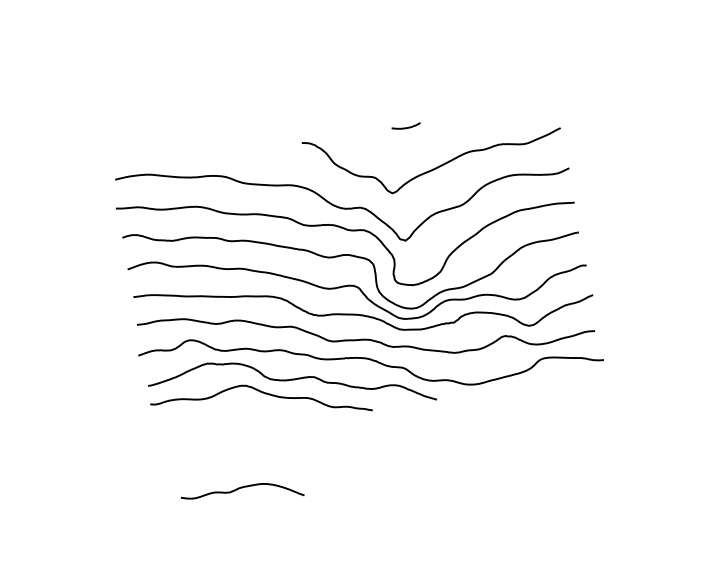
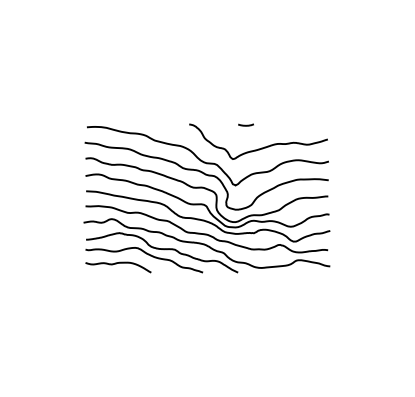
curve: (238, 491) -> (116, 264), moved

